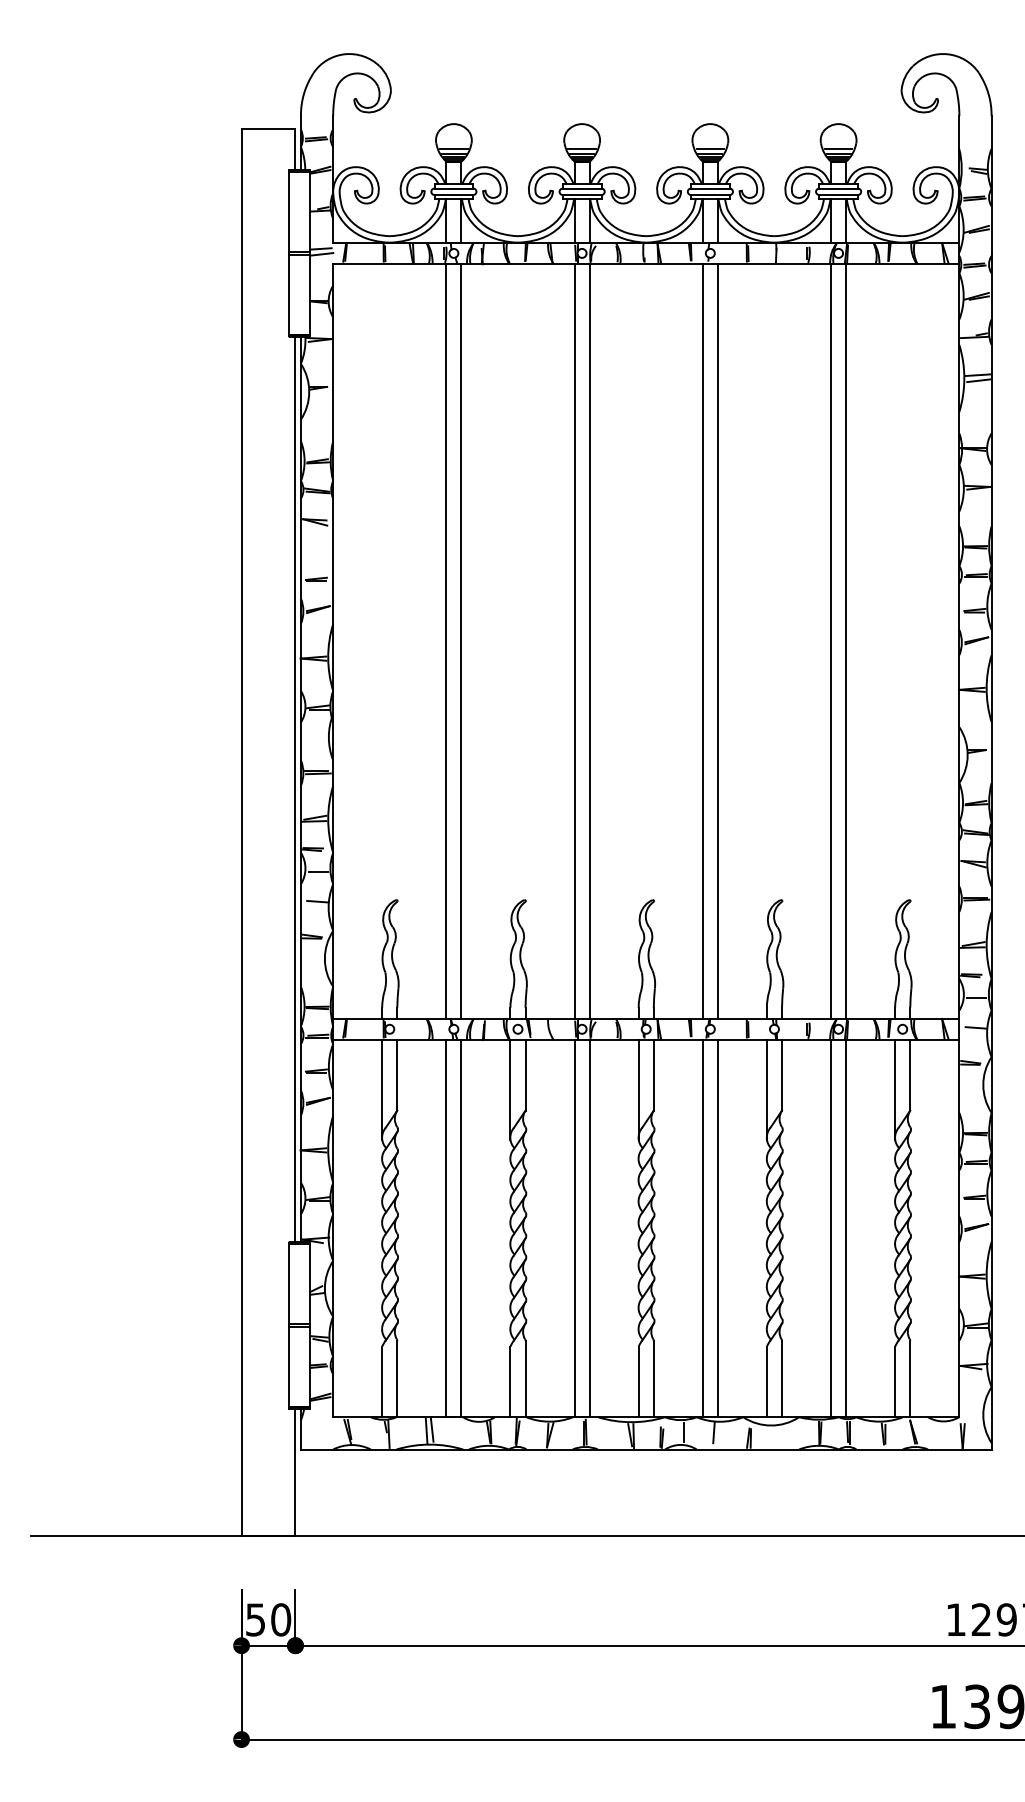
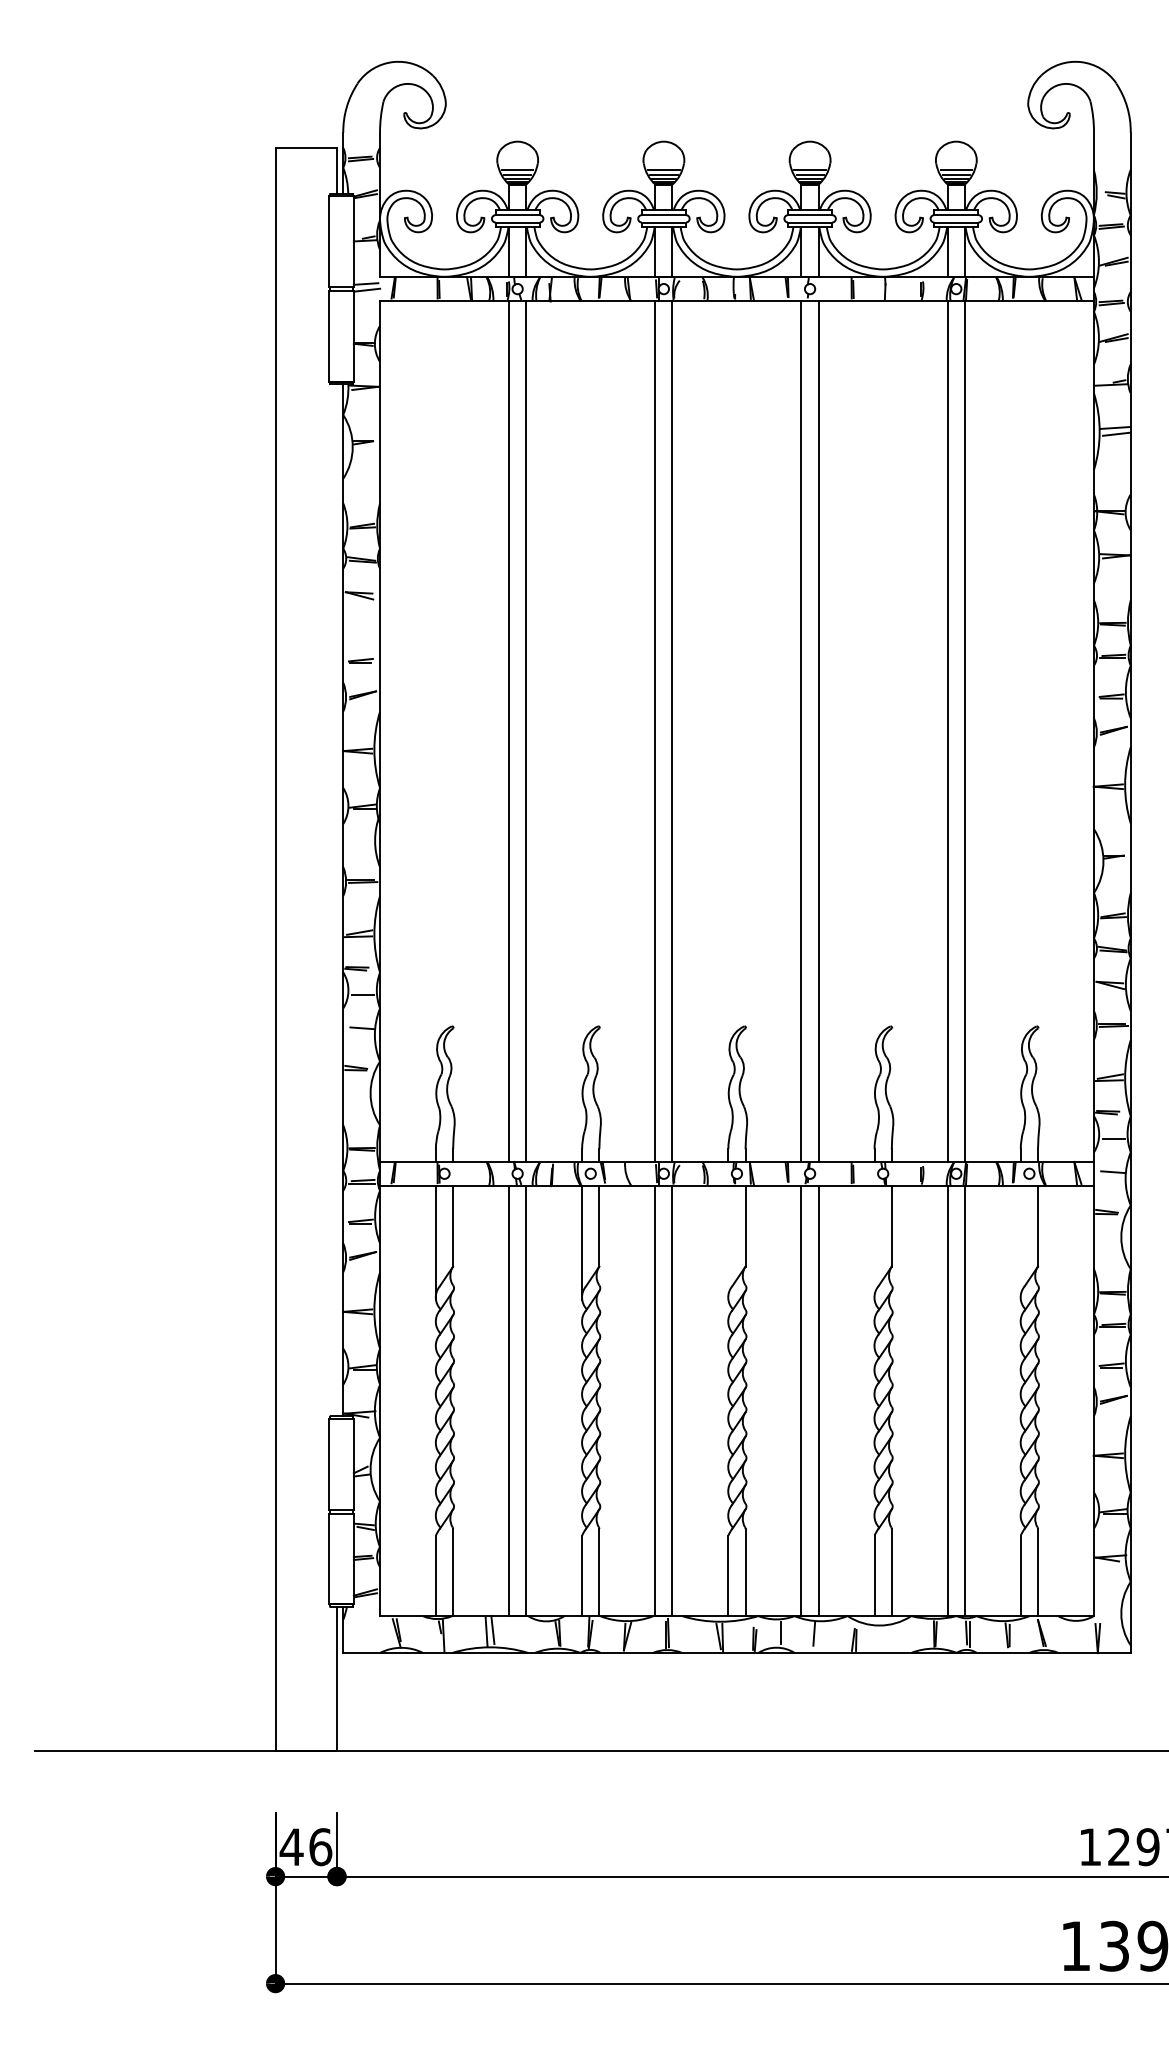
line: (295, 789) -> (337, 900), removed
line: (638, 1089) -> (728, 1242), removed
line: (766, 1089) -> (874, 1242), removed
line: (895, 1089) -> (1021, 1242), removed
text: (268, 1619) -> (306, 1846), 50 -> 46

